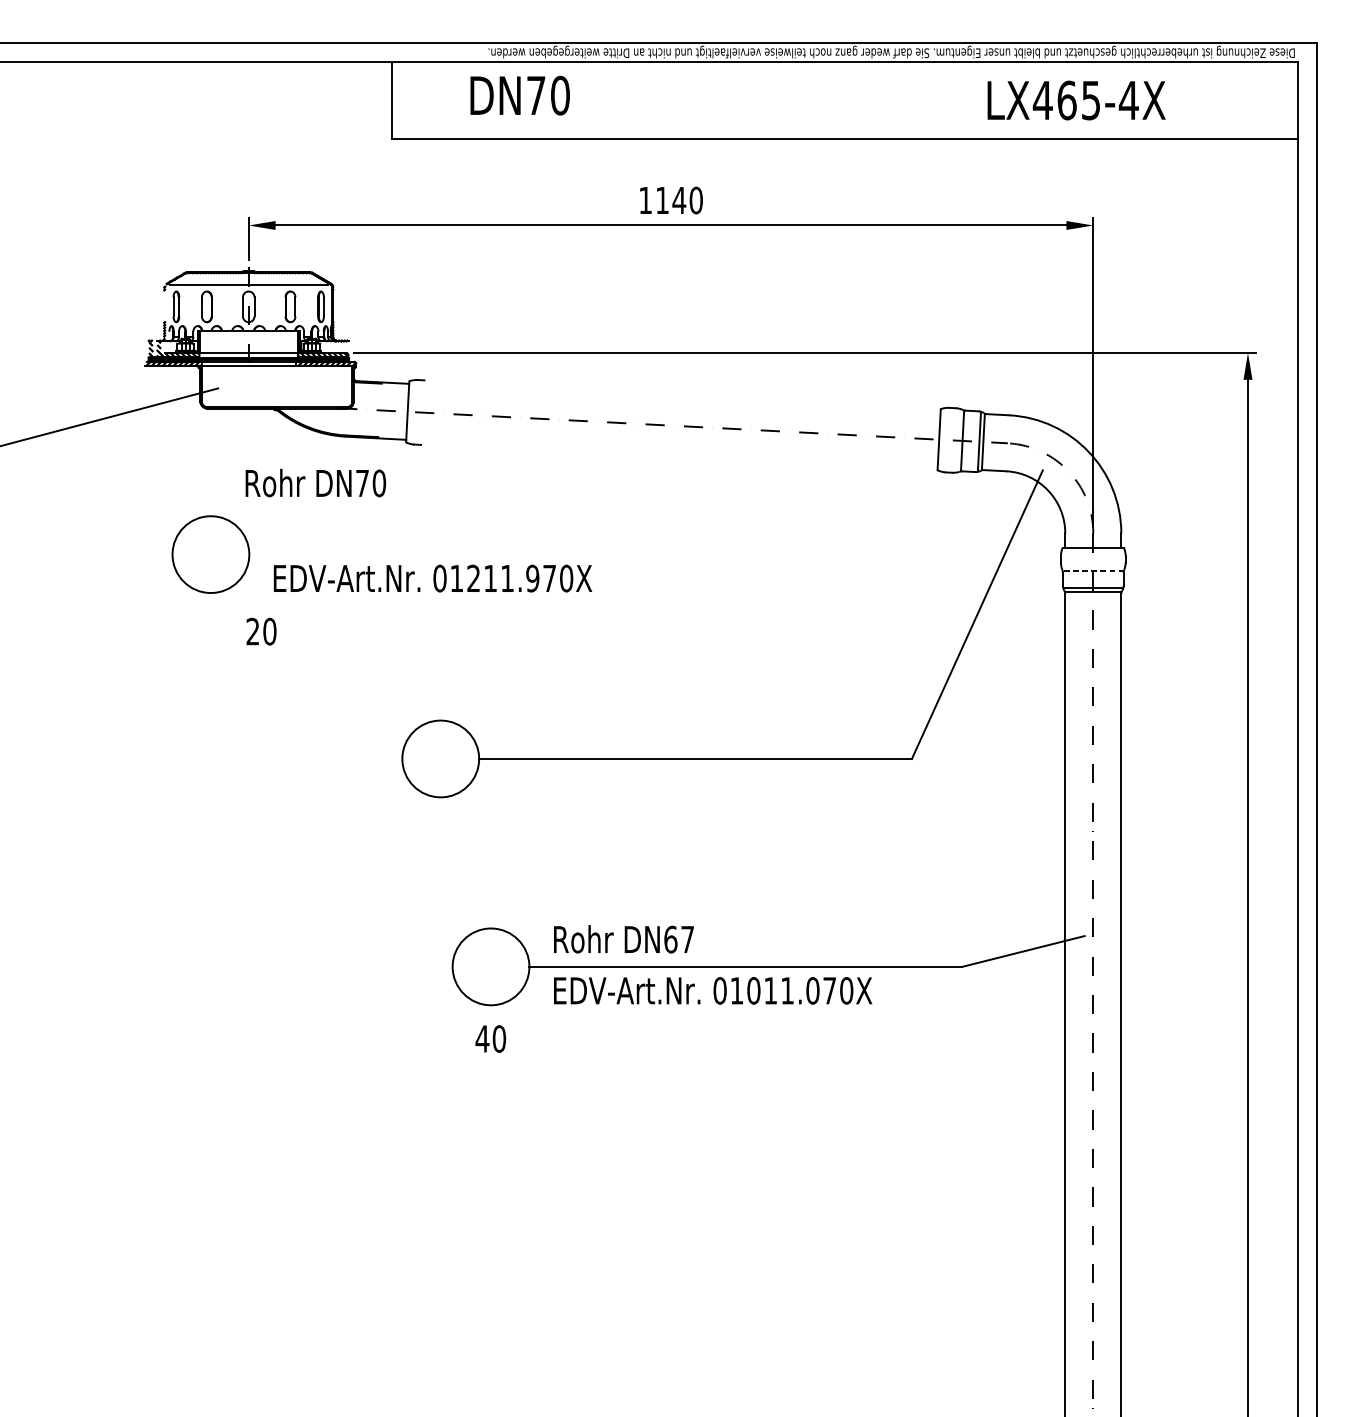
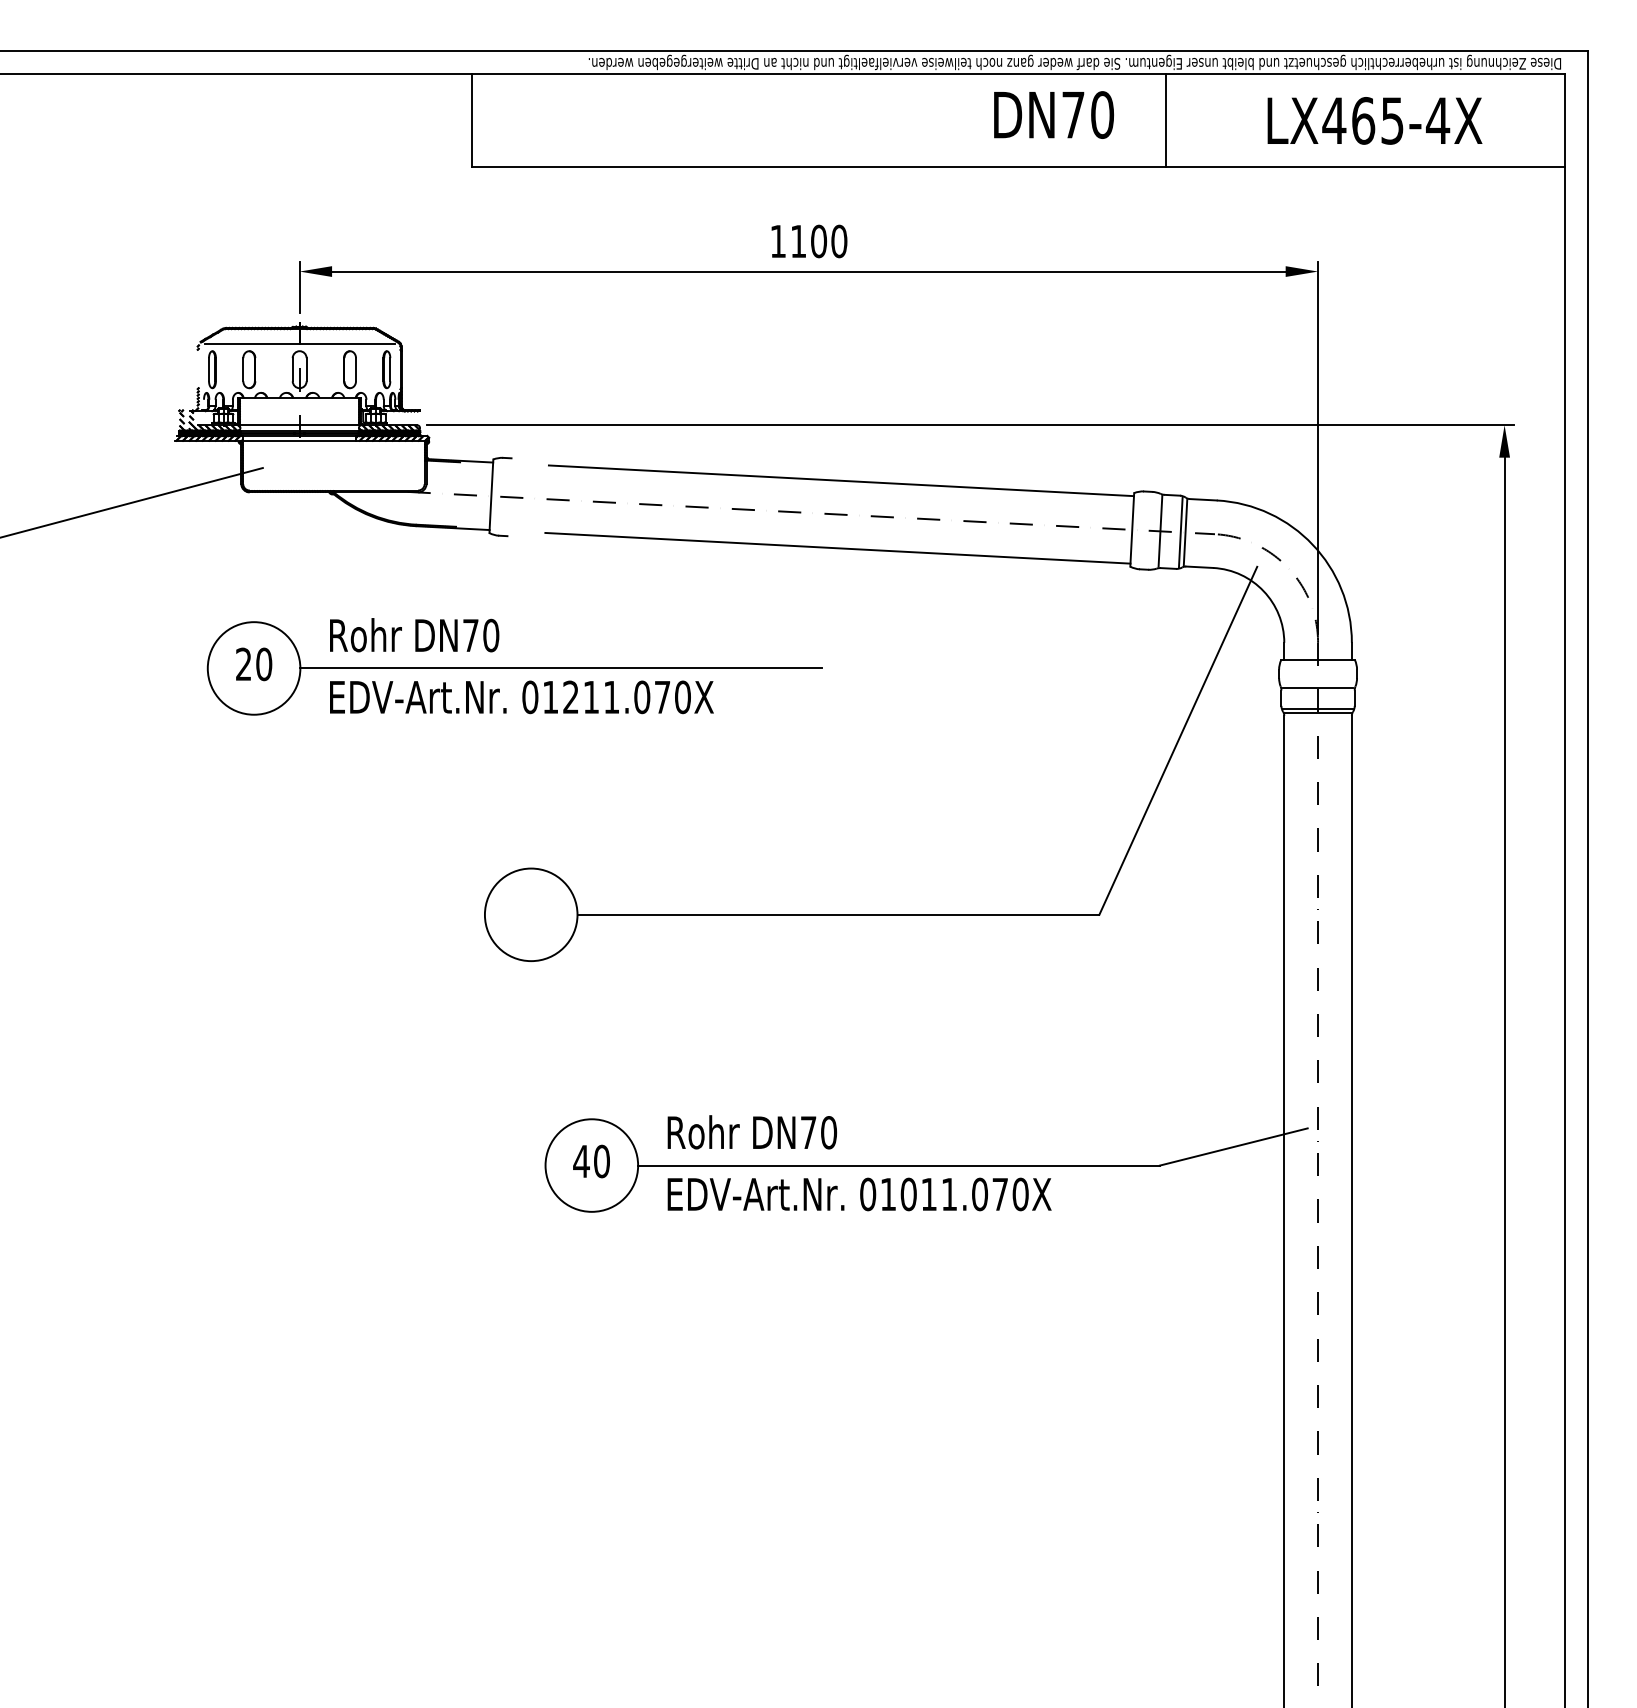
text: (519, 95) -> (1053, 114), moved
line: (967, 100) -> (1166, 120), added
text: (1076, 100) -> (1374, 120), moved
text: (679, 200) -> (818, 241), 1140 -> 1100
line: (698, 398) -> (841, 480), added
line: (694, 454) -> (837, 547), added
text: (315, 483) -> (414, 635), moved
line: (465, 554) -> (561, 668), added
line: (1093, 571) -> (1318, 688), dashed -> solid
text: (533, 578) -> (642, 697), 01211.970X -> 01211.070X
text: (261, 631) -> (254, 664), moved
text: (679, 939) -> (818, 1132), DN67 -> DN70
text: (490, 1038) -> (591, 1161), moved

